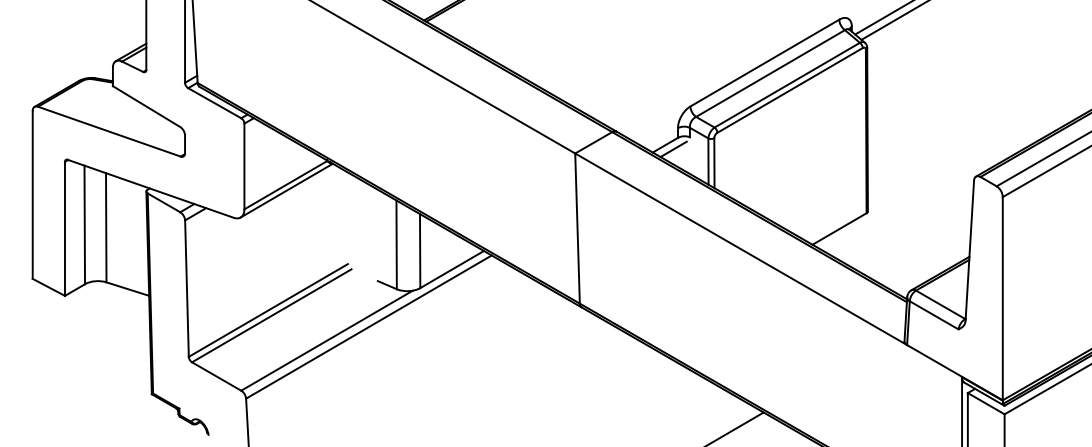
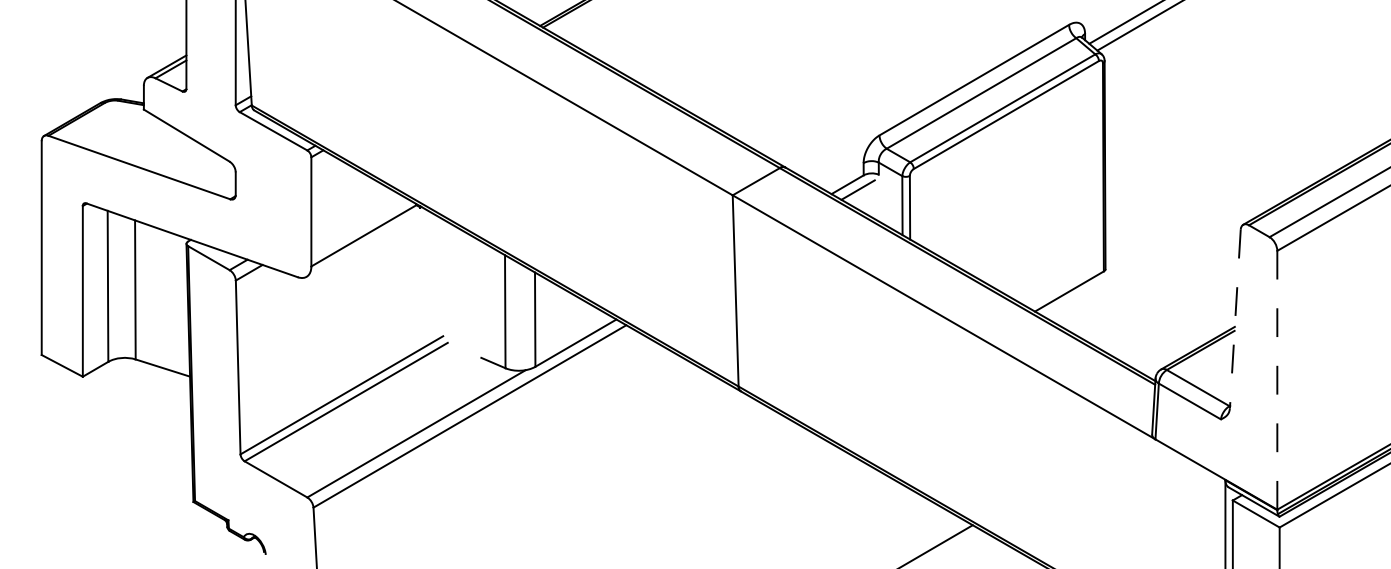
line: (286, 190) -> (365, 242), removed
line: (969, 250) -> (1235, 319), solid -> dashed
line: (1002, 298) -> (1277, 379), solid -> dashed

